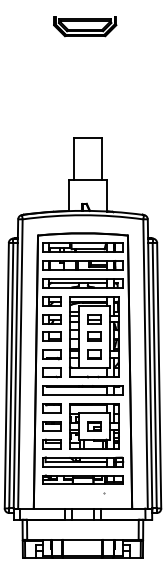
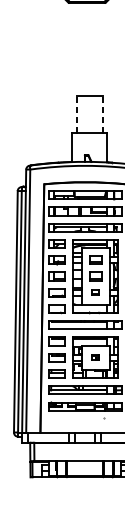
line: (73, 159) -> (76, 115), solid -> dashed
line: (102, 159) -> (102, 115), solid -> dashed
part: (94, 354) -> (95, 292), size x0.6
part: (94, 426) -> (95, 357), size x0.6

